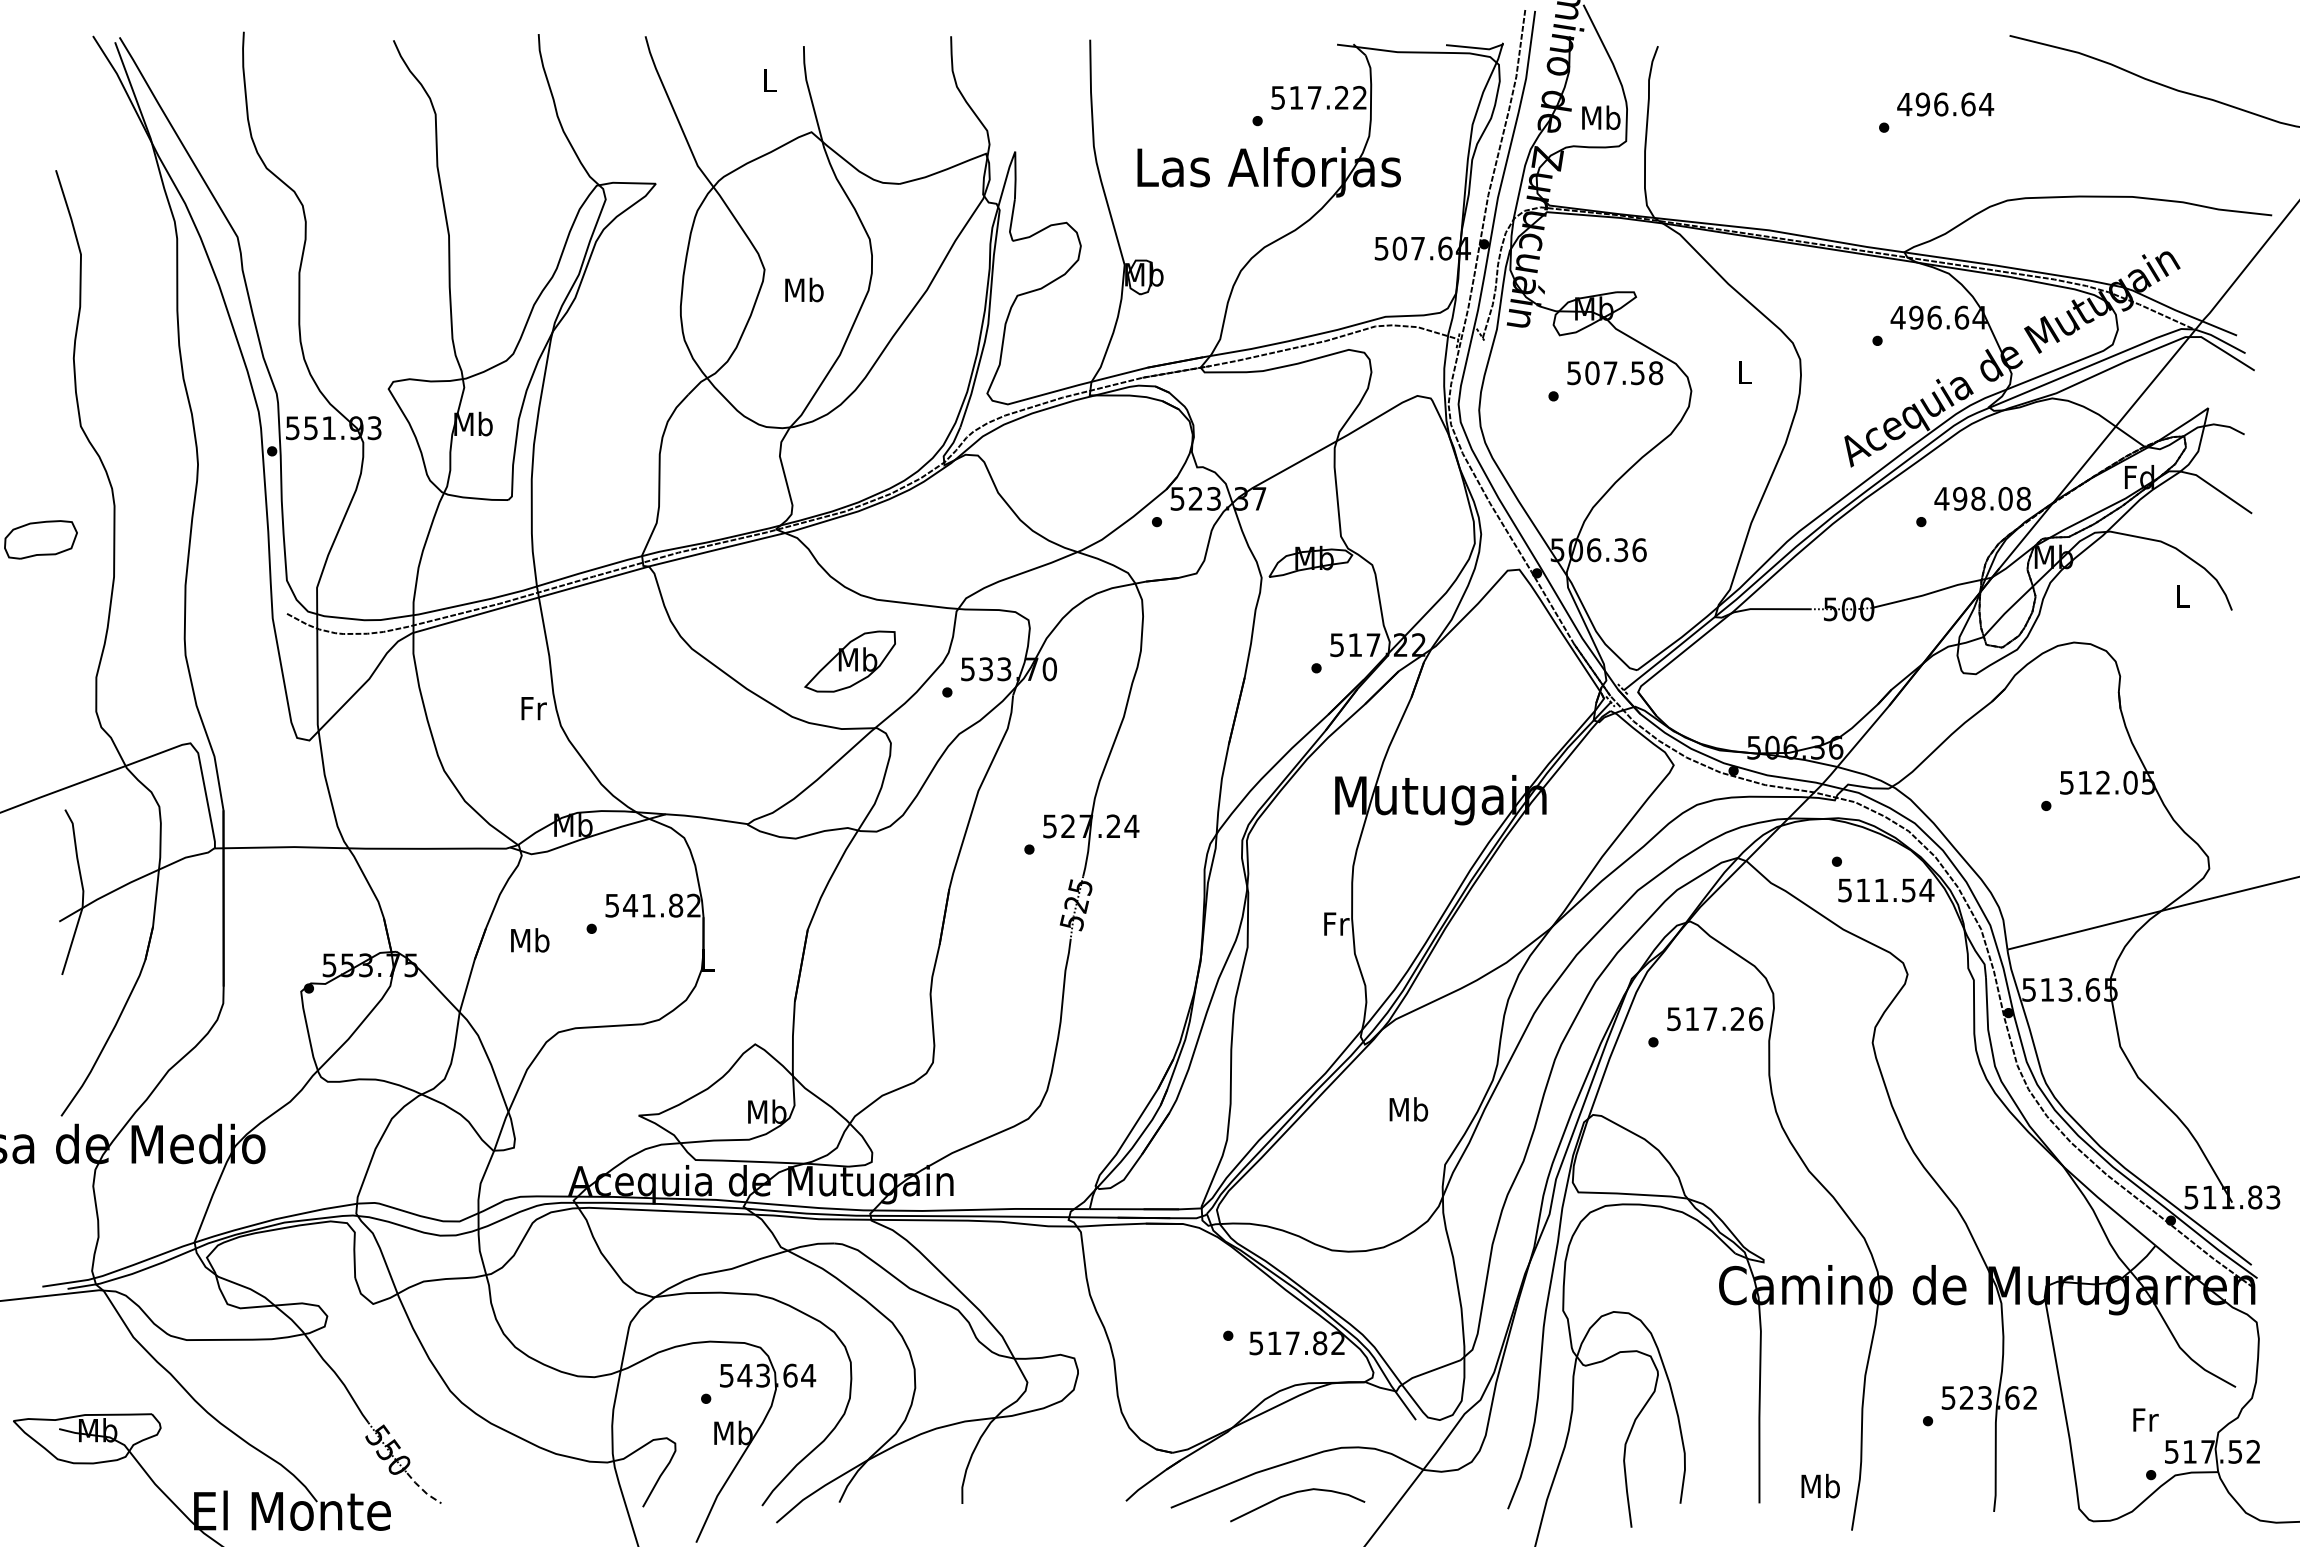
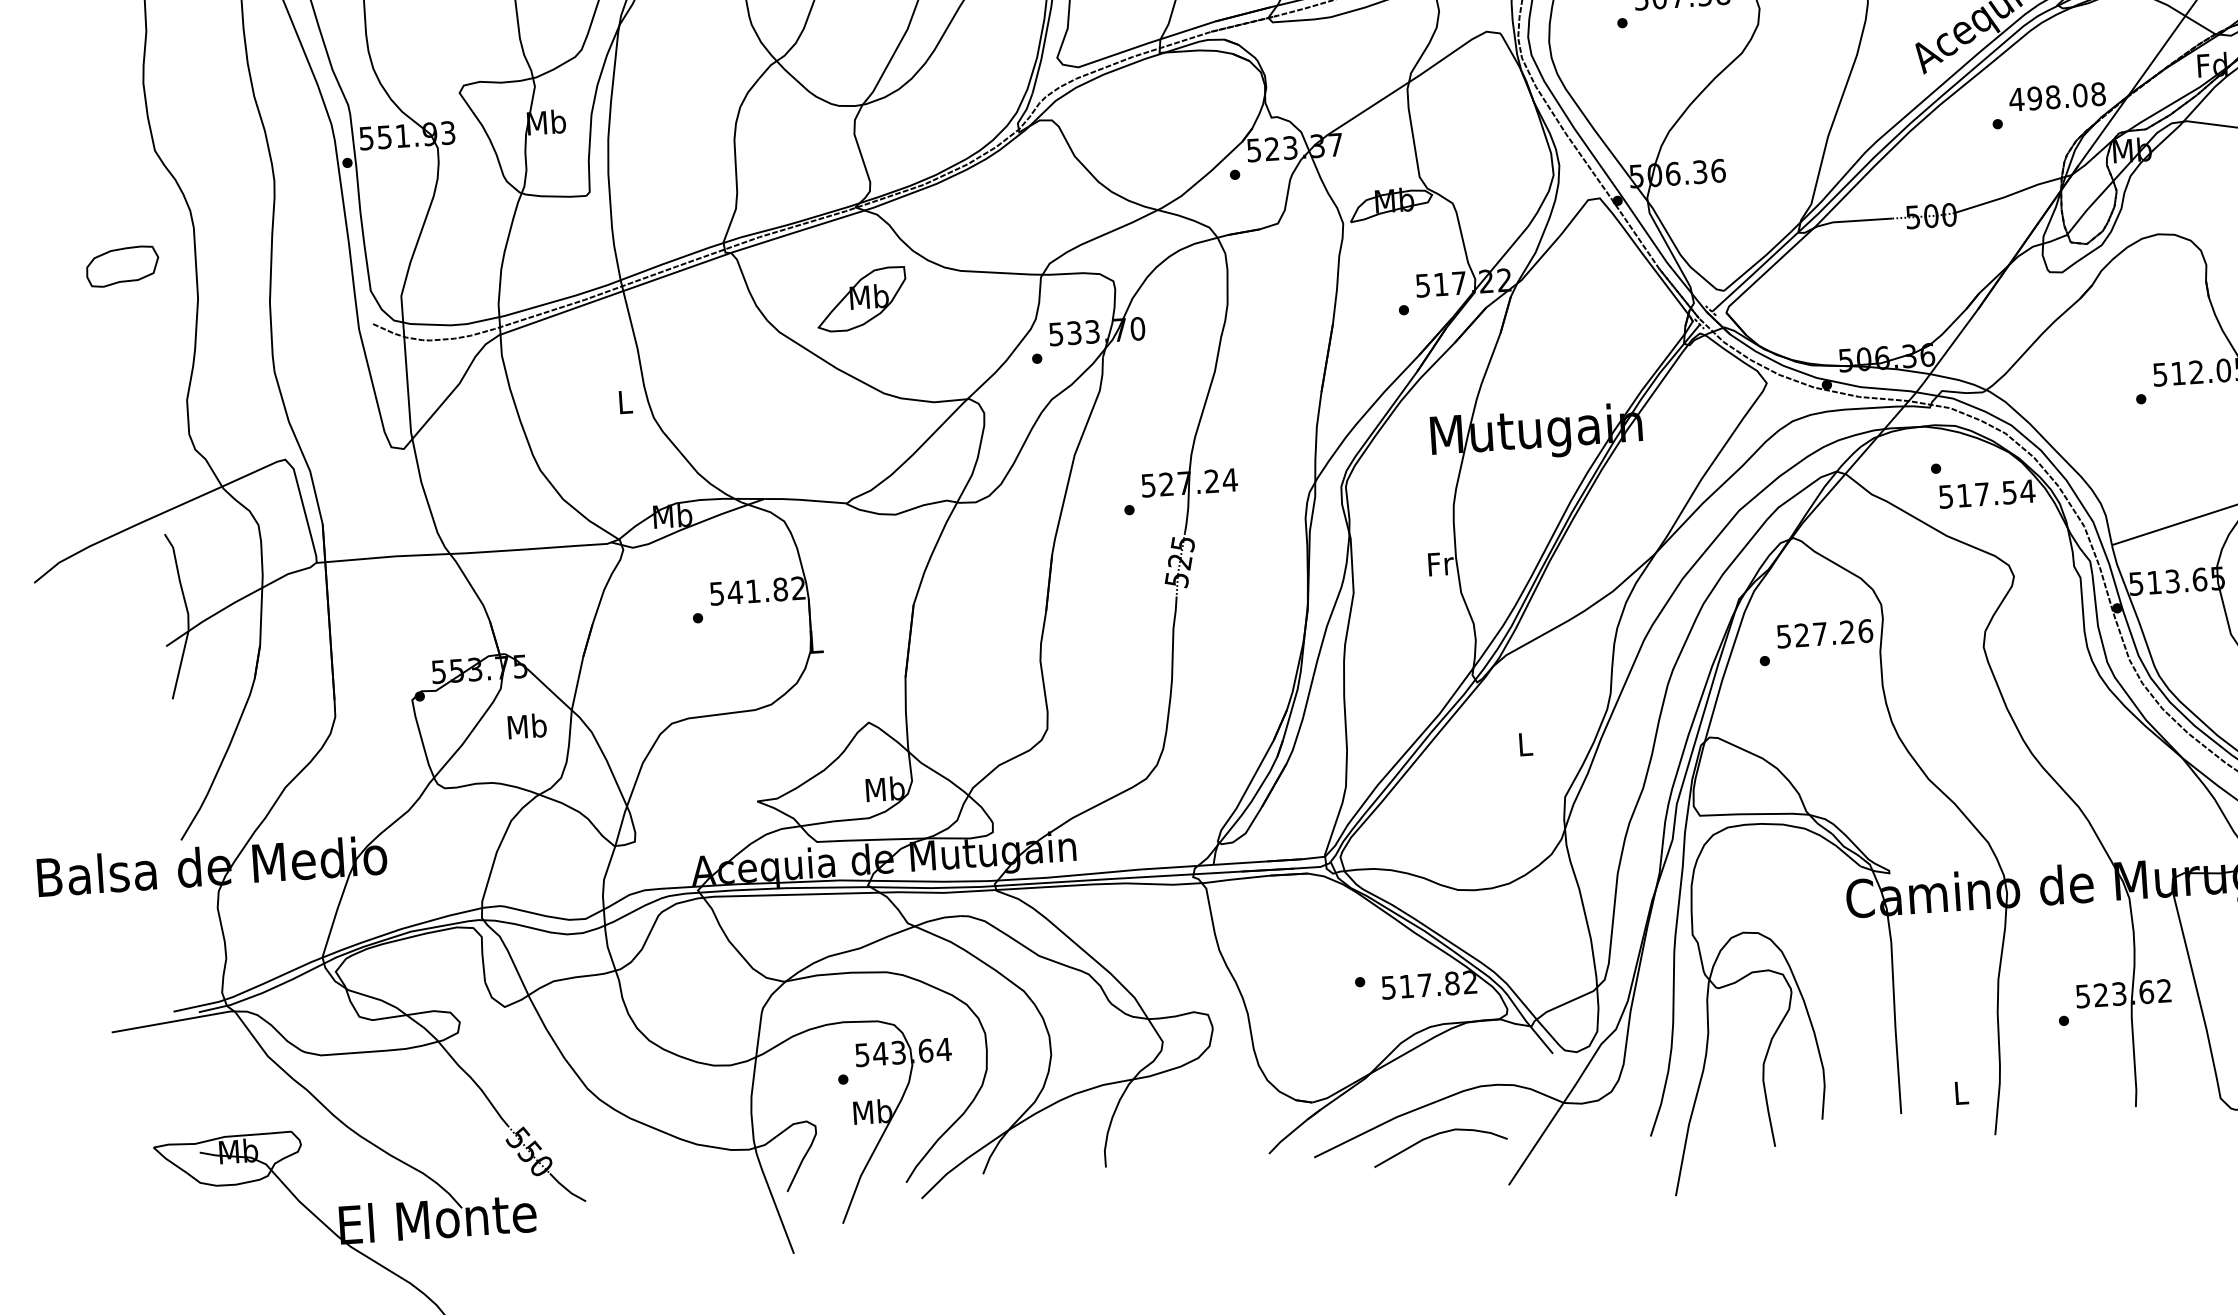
part: (849, 661) -> (860, 299), moved
text: (533, 708) -> (625, 402), Fr -> L
text: (1881, 889) -> (1982, 493), 511.54 -> 517.54
text: (530, 940) -> (527, 726), moved
text: (1691, 1018) -> (1801, 634), 517.26 -> 527.26
text: (1408, 1109) -> (1524, 744), Mb -> L
text: (1820, 1485) -> (1960, 1092), Mb -> L
line: (423, 1490) -> (567, 1189), dashed -> solid

